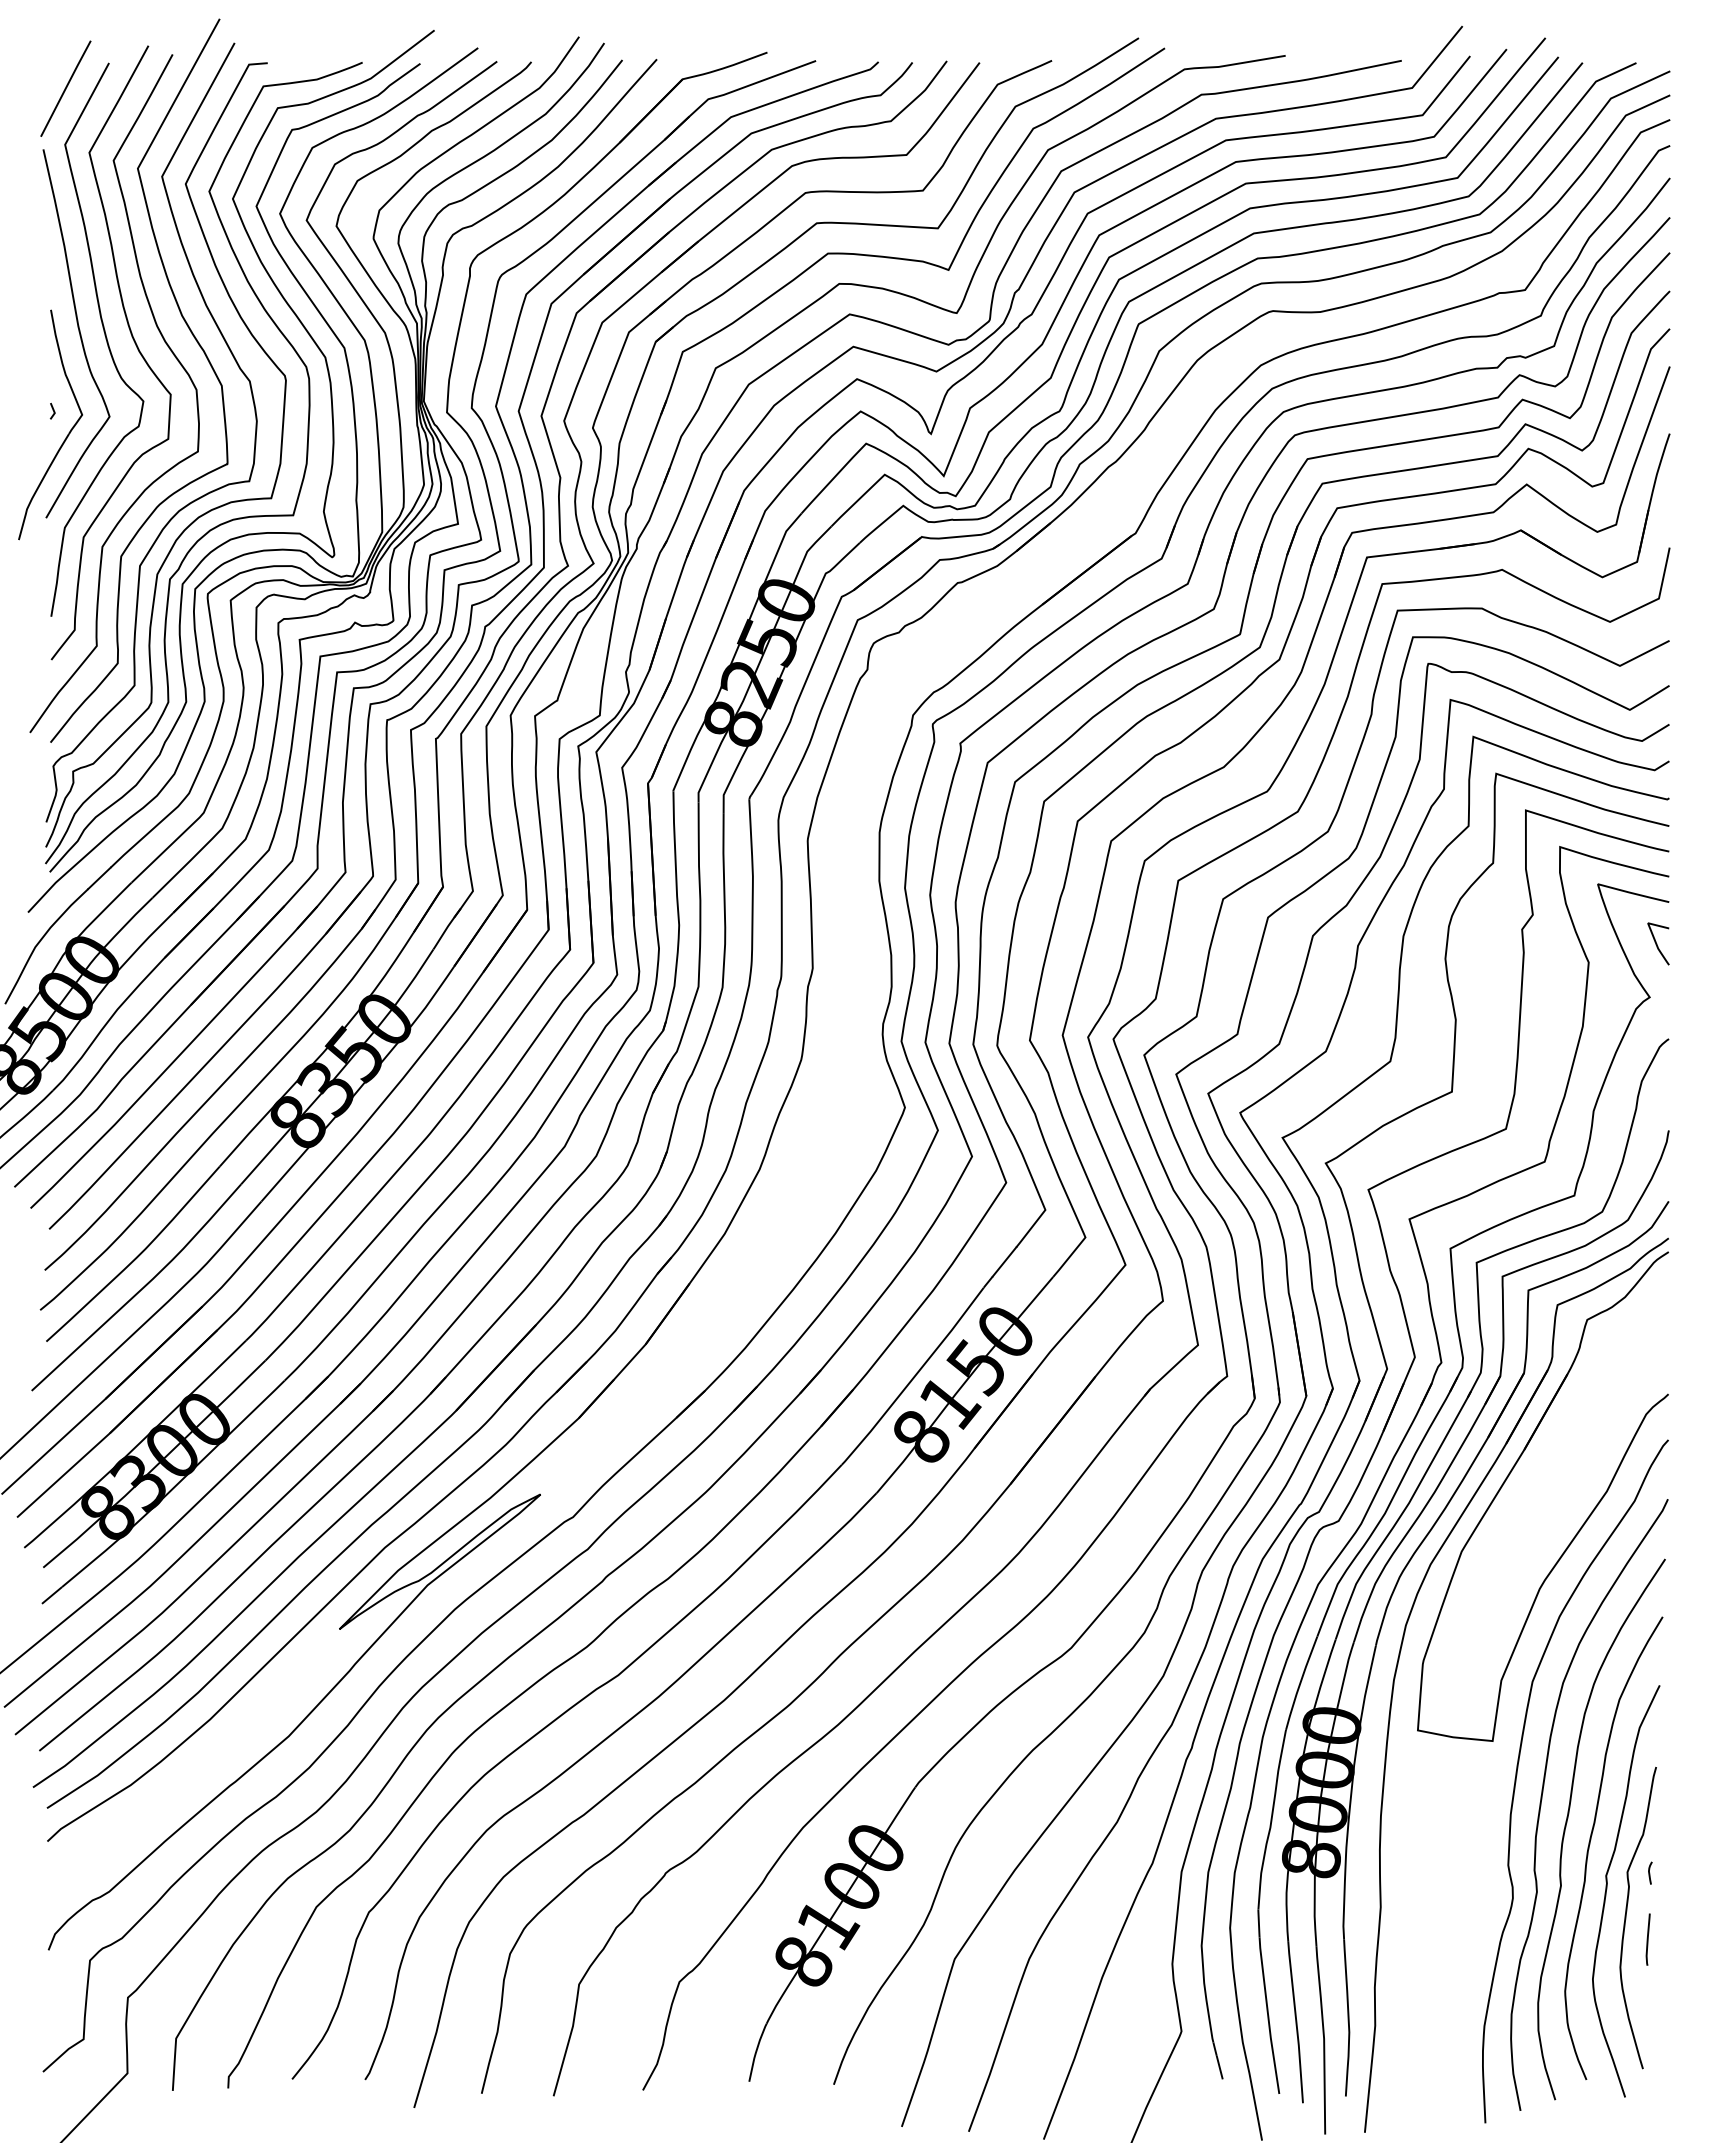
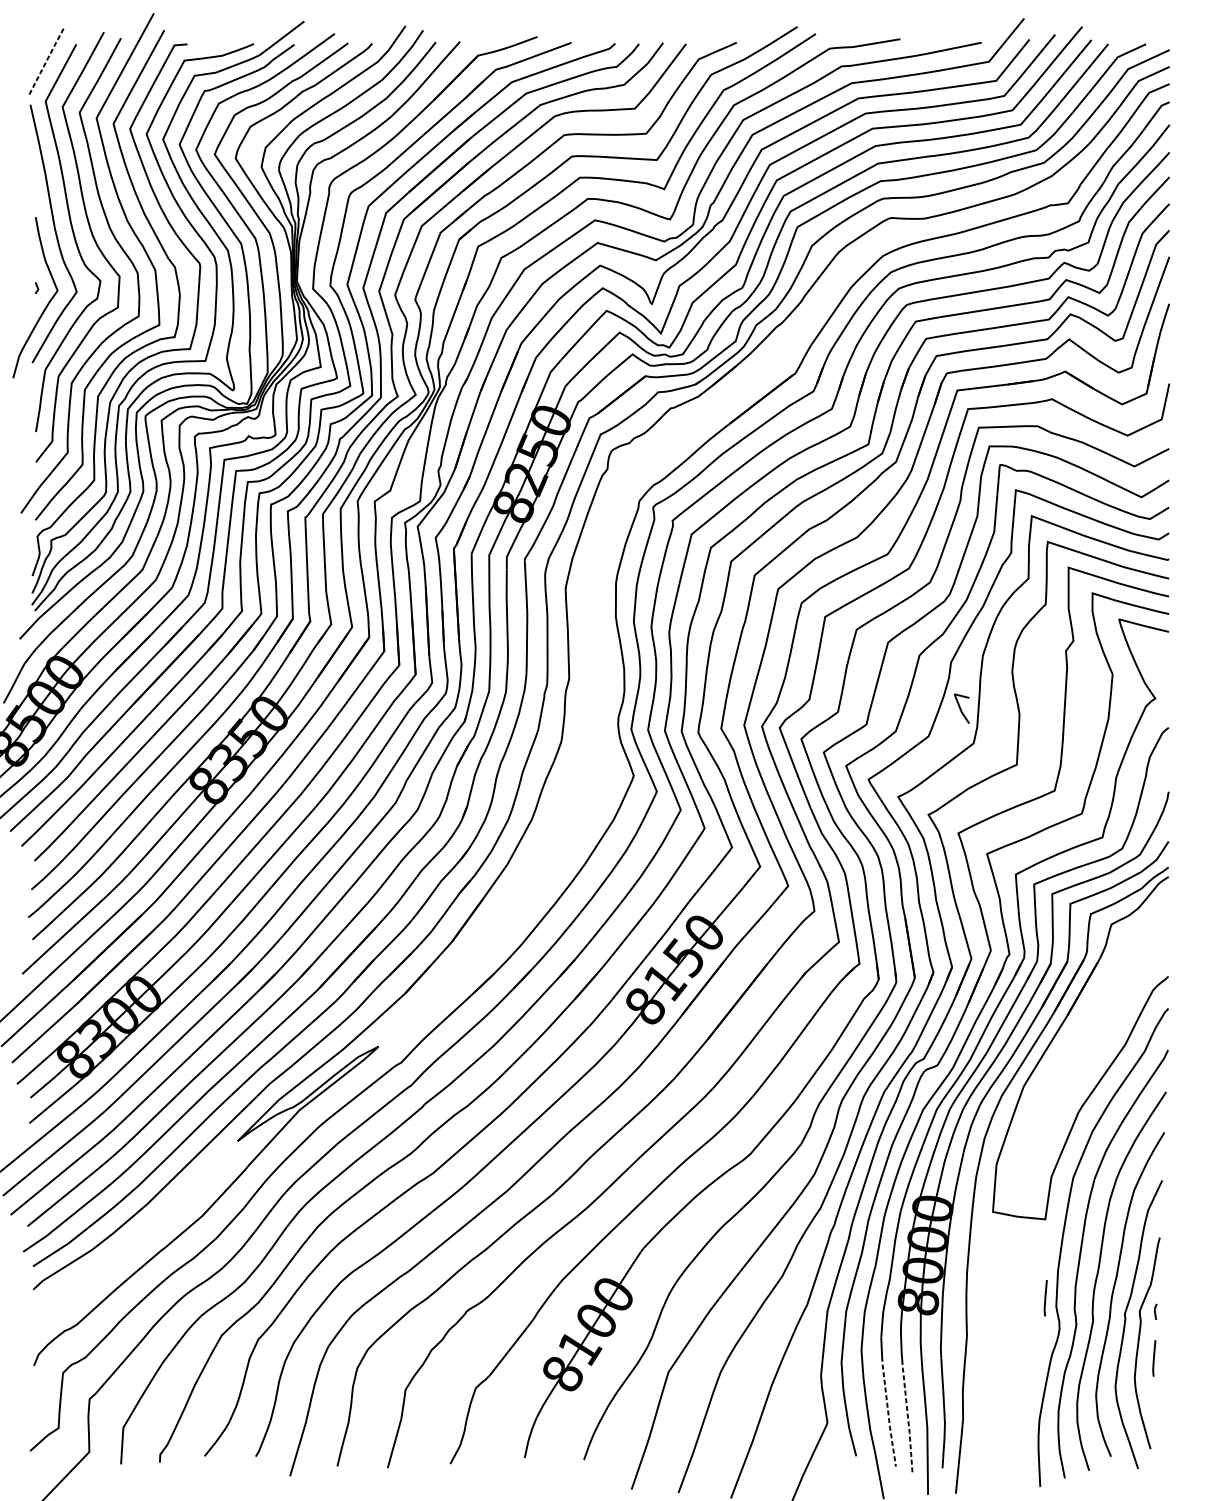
line: (65, 88) -> (45, 62), solid -> dashed
curve: (1657, 943) -> (961, 708), moved
curve: (1492, 1853) -> (1045, 1298), added
line: (1268, 2016) -> (888, 1412), solid -> dashed
line: (1296, 2022) -> (907, 1416), solid -> dashed

